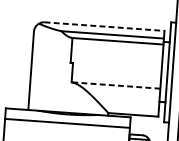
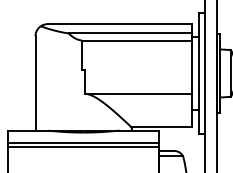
line: (105, 26) -> (120, 24), dashed -> solid
line: (115, 85) -> (137, 93), dashed -> solid
line: (67, 126) -> (83, 146), added

